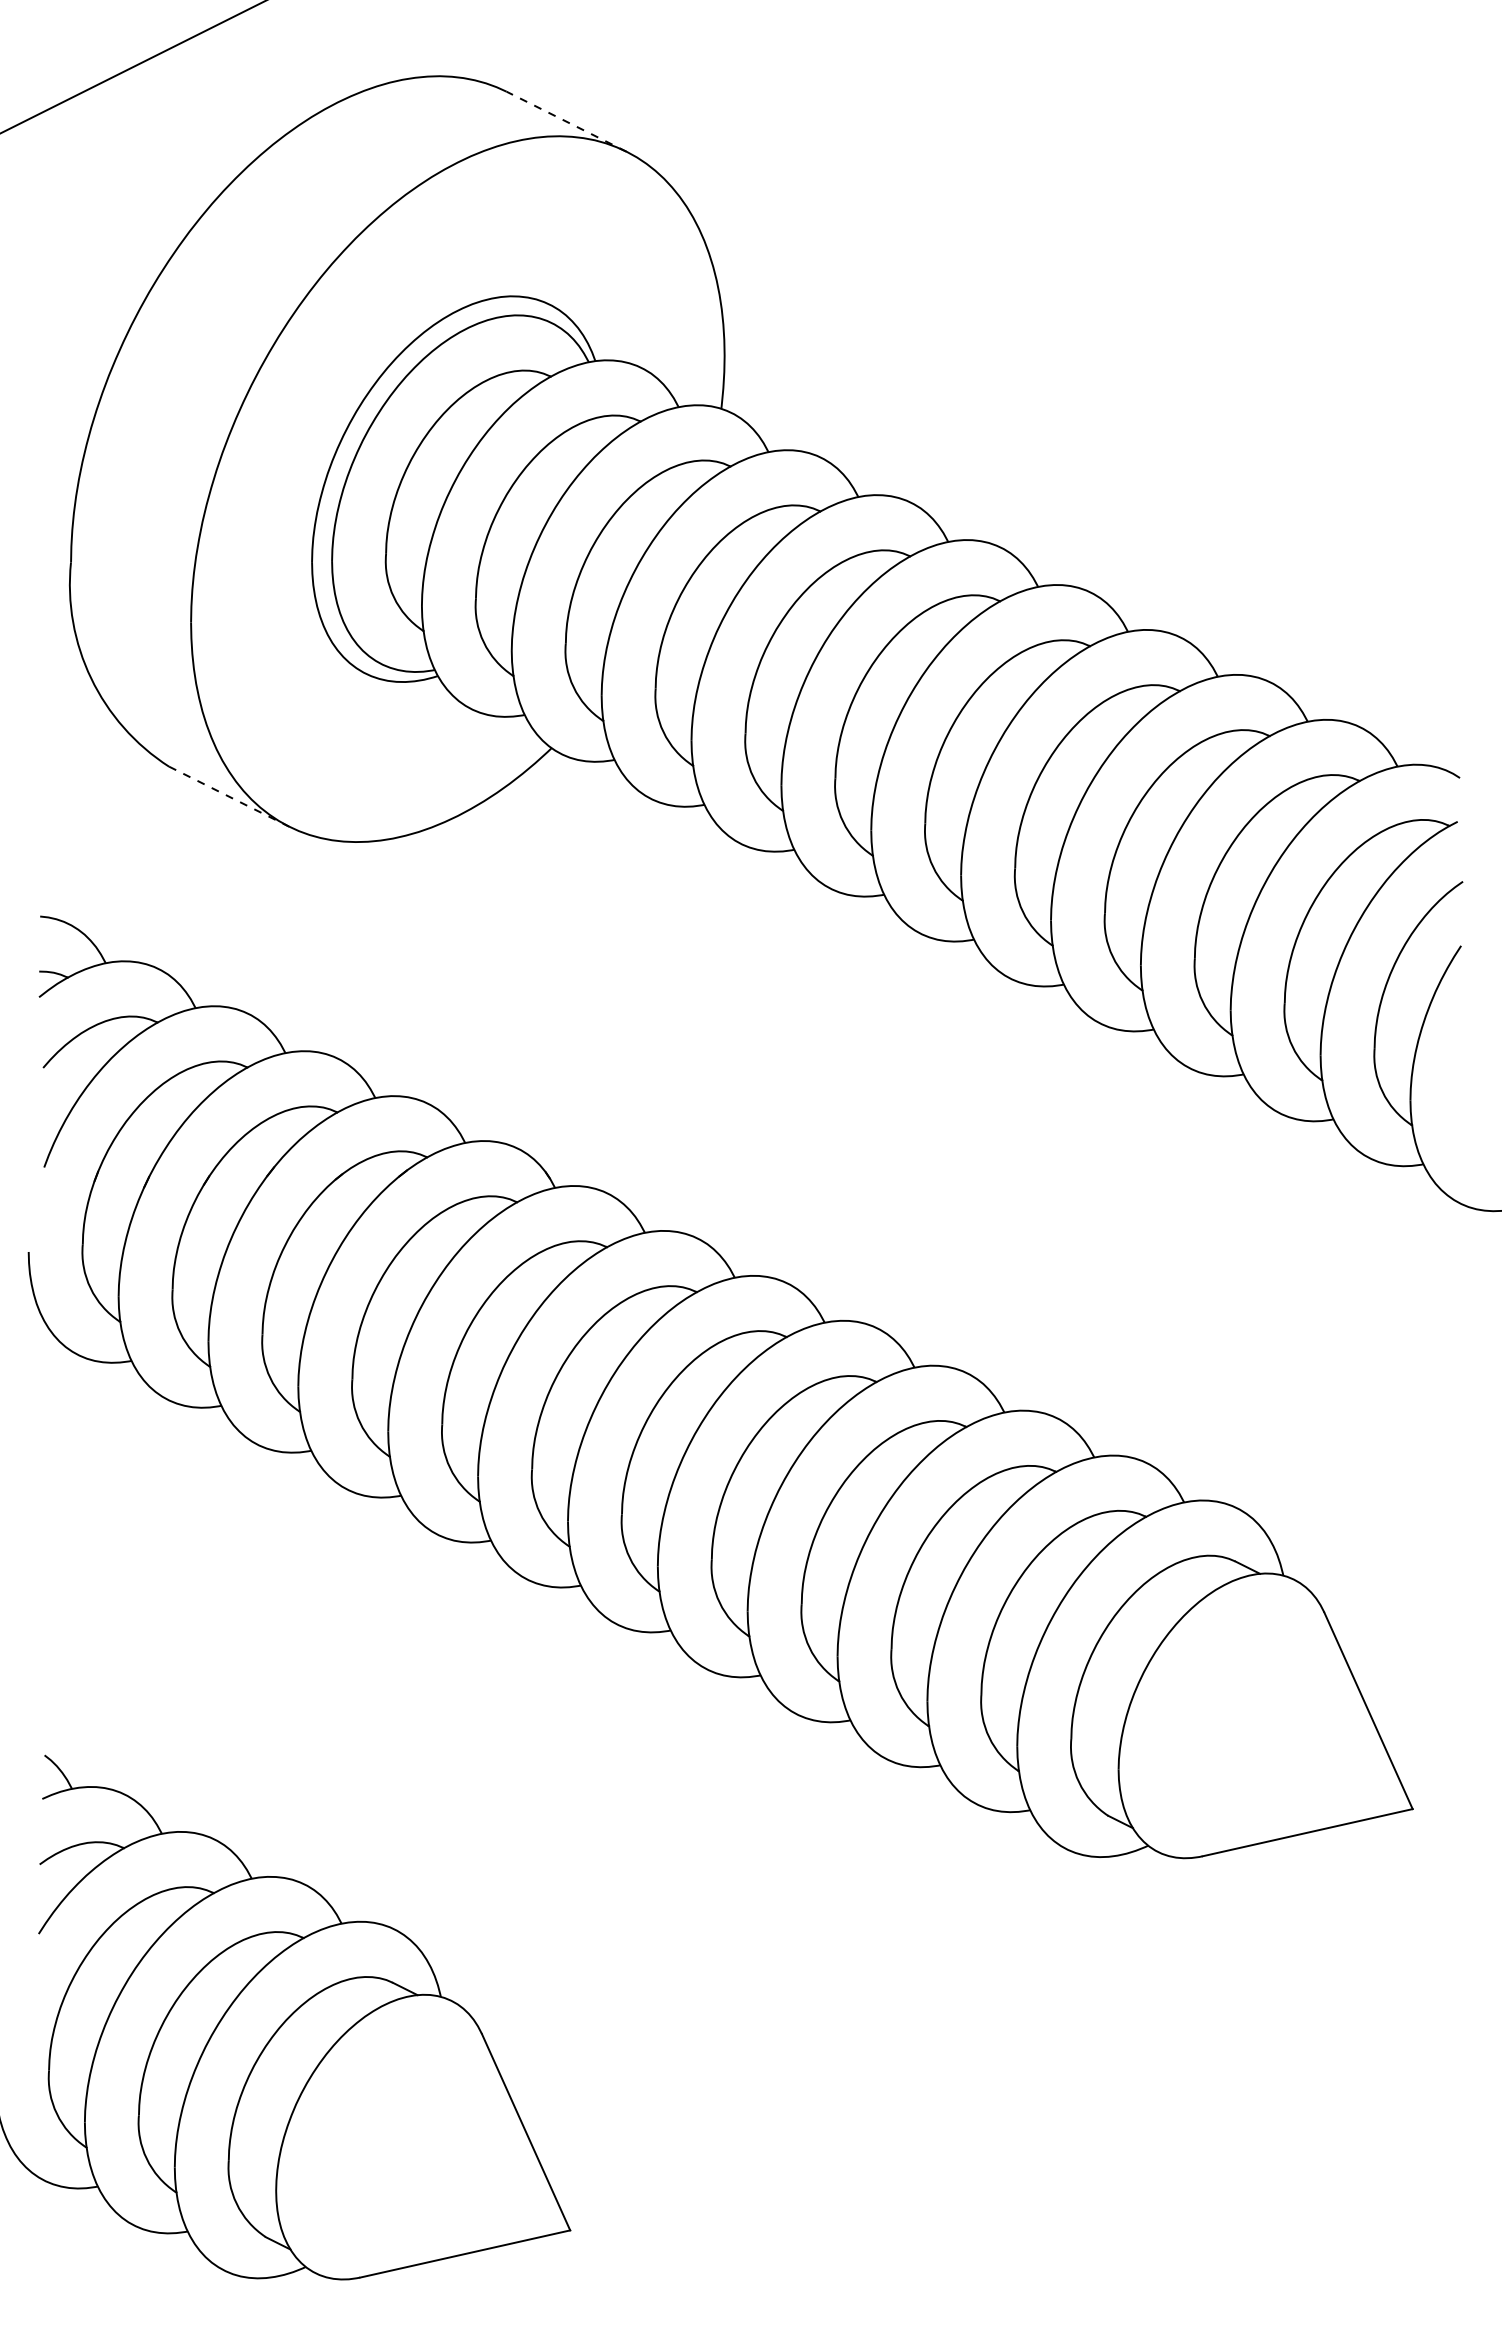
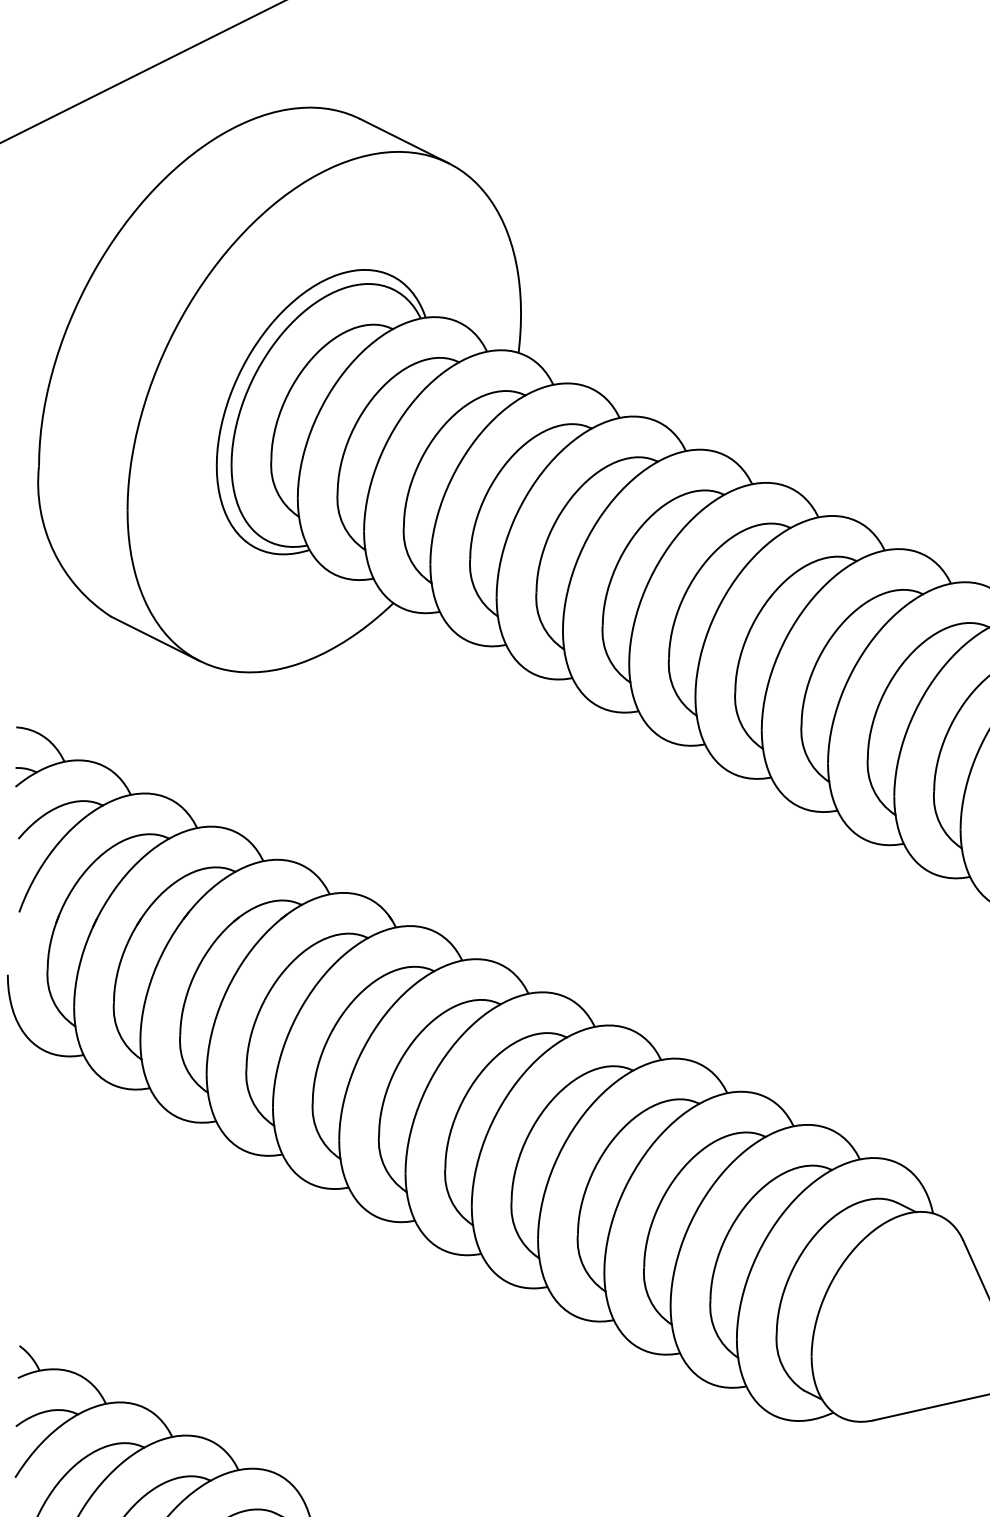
line: (566, 121) -> (404, 140), dashed -> solid
line: (229, 796) -> (155, 638), dashed -> solid

